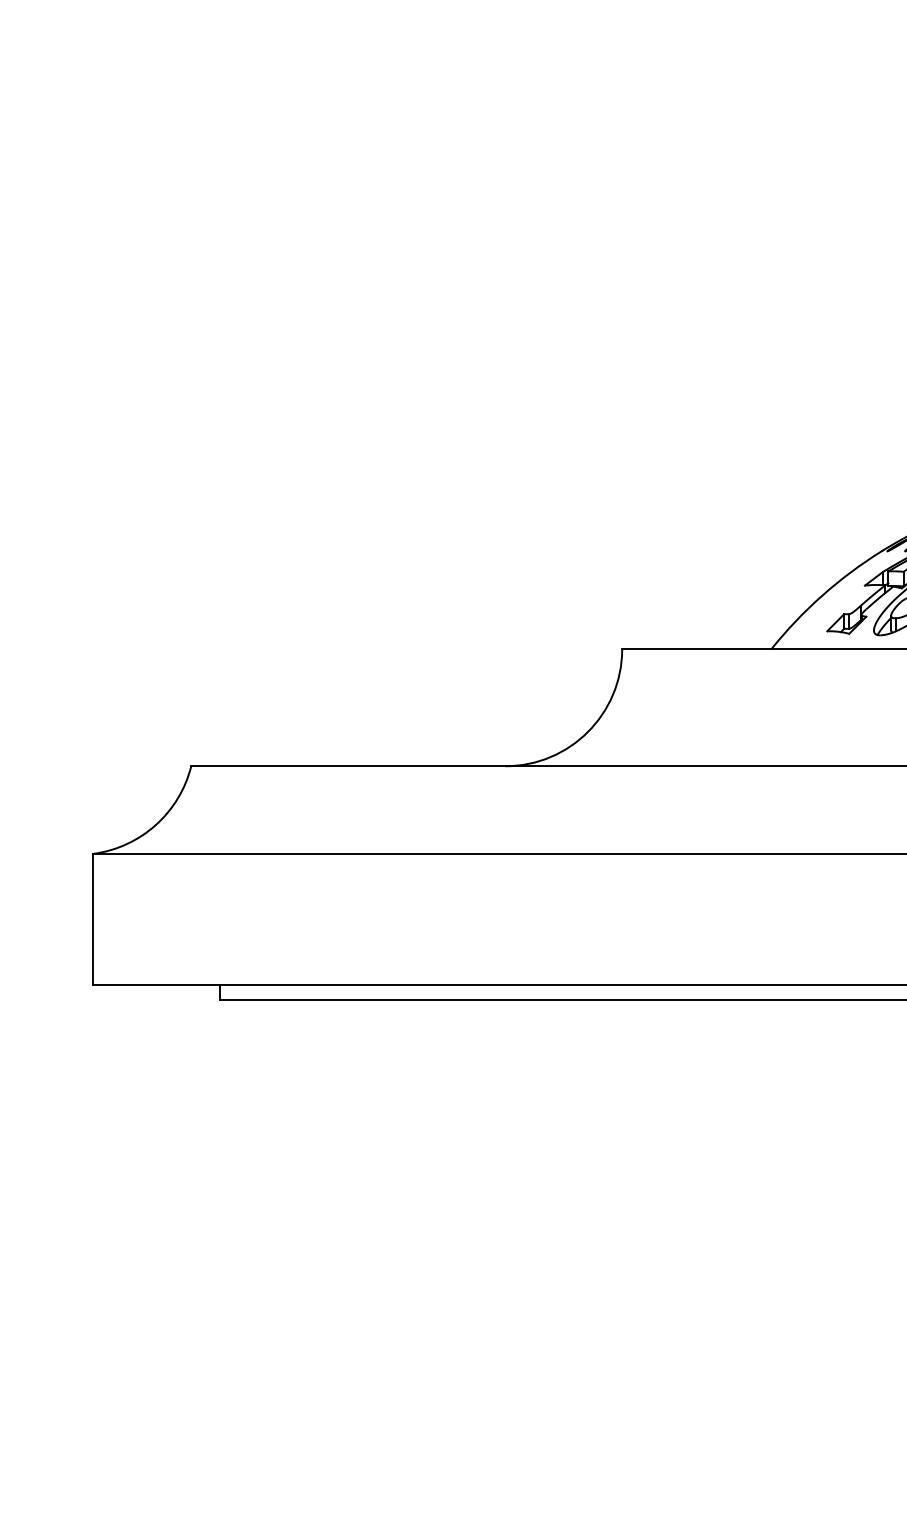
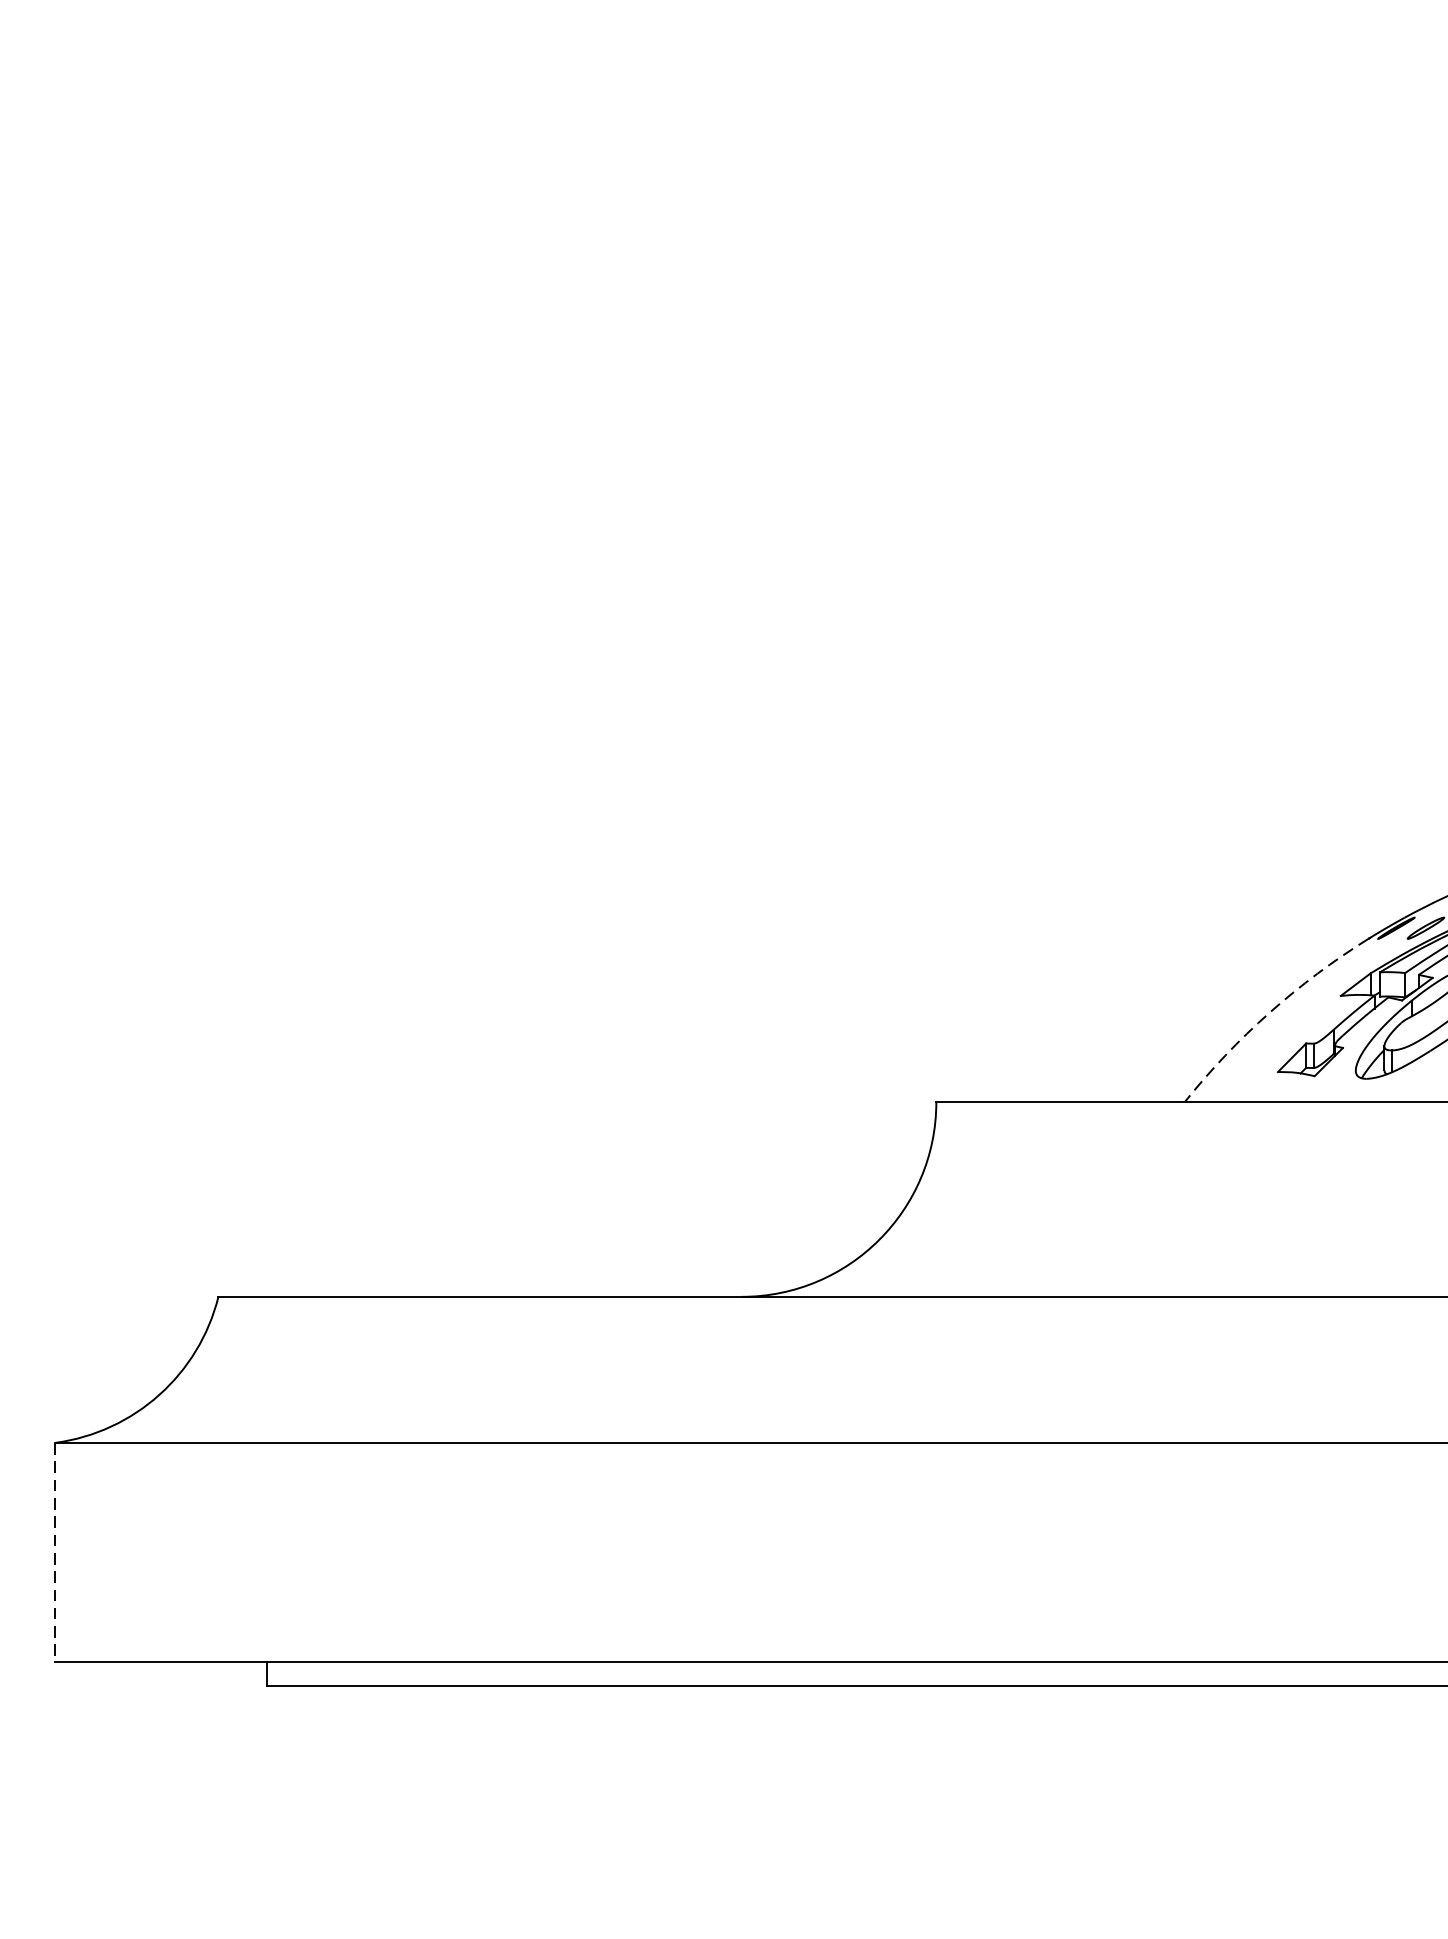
arc: (822, 595) -> (1270, 1012), solid -> dashed
line: (93, 919) -> (55, 1552), solid -> dashed

